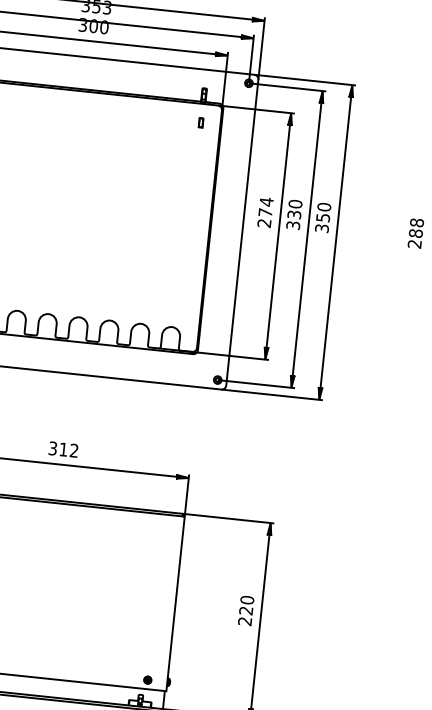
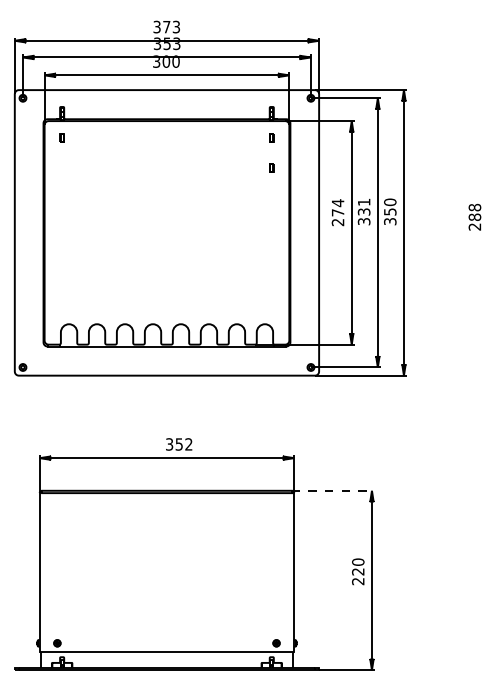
part: (197, 155) -> (271, 167), added
text: (294, 204) -> (363, 202), 330 -> 331
text: (62, 449) -> (178, 444), 312 -> 352
line: (228, 518) -> (333, 490), solid -> dashed

